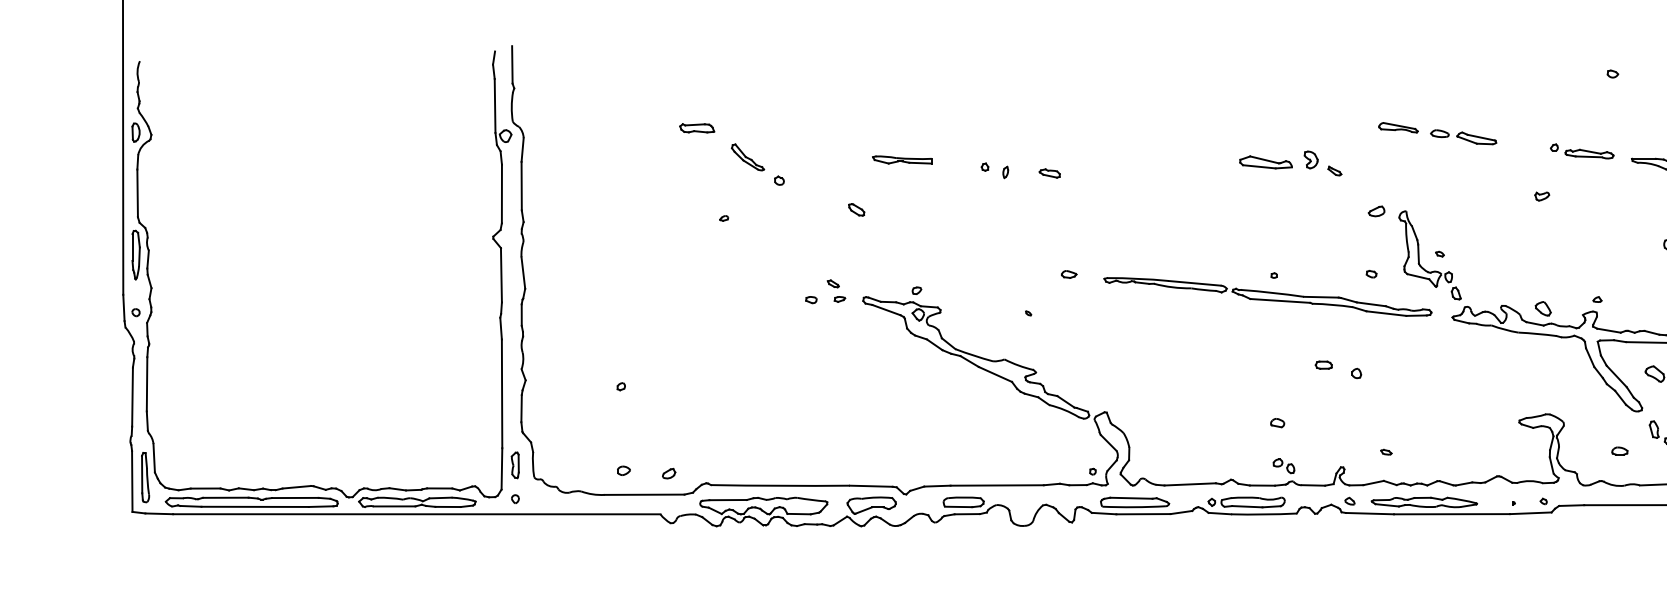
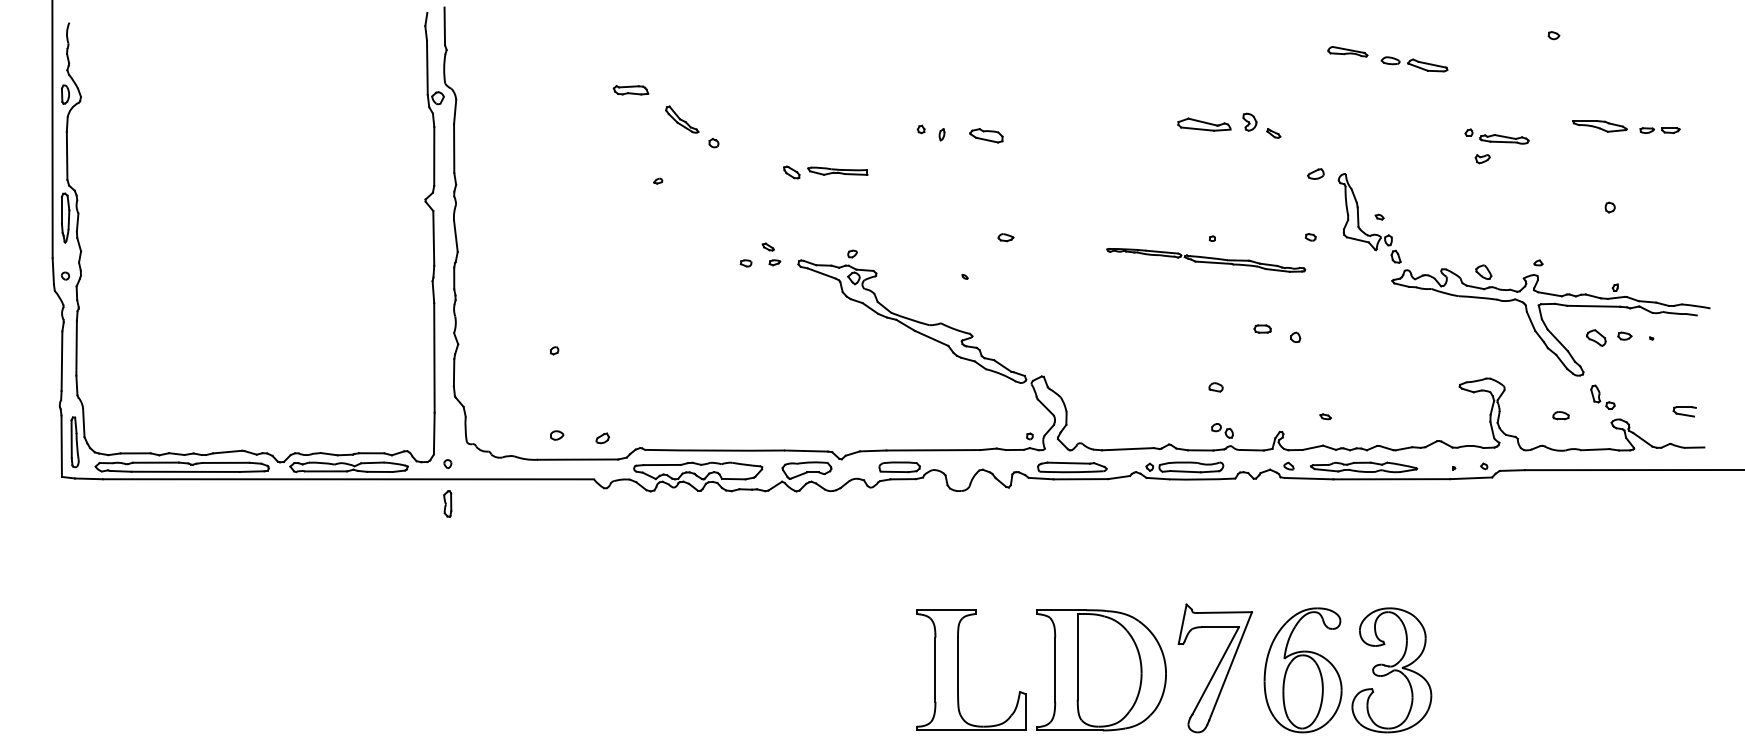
part: (1398, 127) -> (1347, 51), moved
part: (1463, 137) -> (1414, 64), moved
part: (1581, 151) -> (1496, 136), moved
part: (902, 159) -> (837, 170), moved
part: (1049, 173) -> (986, 135), size x1.6
part: (1267, 297) -> (1205, 260), size x0.6
part: (515, 464) -> (447, 503), moved

